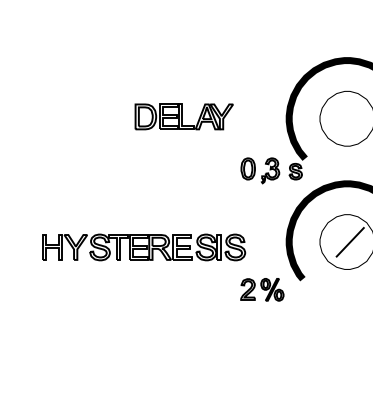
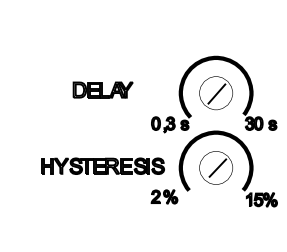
part: (183, 115) -> (102, 89), moved
line: (347, 119) -> (216, 93), added
part: (143, 246) -> (102, 165), moved

